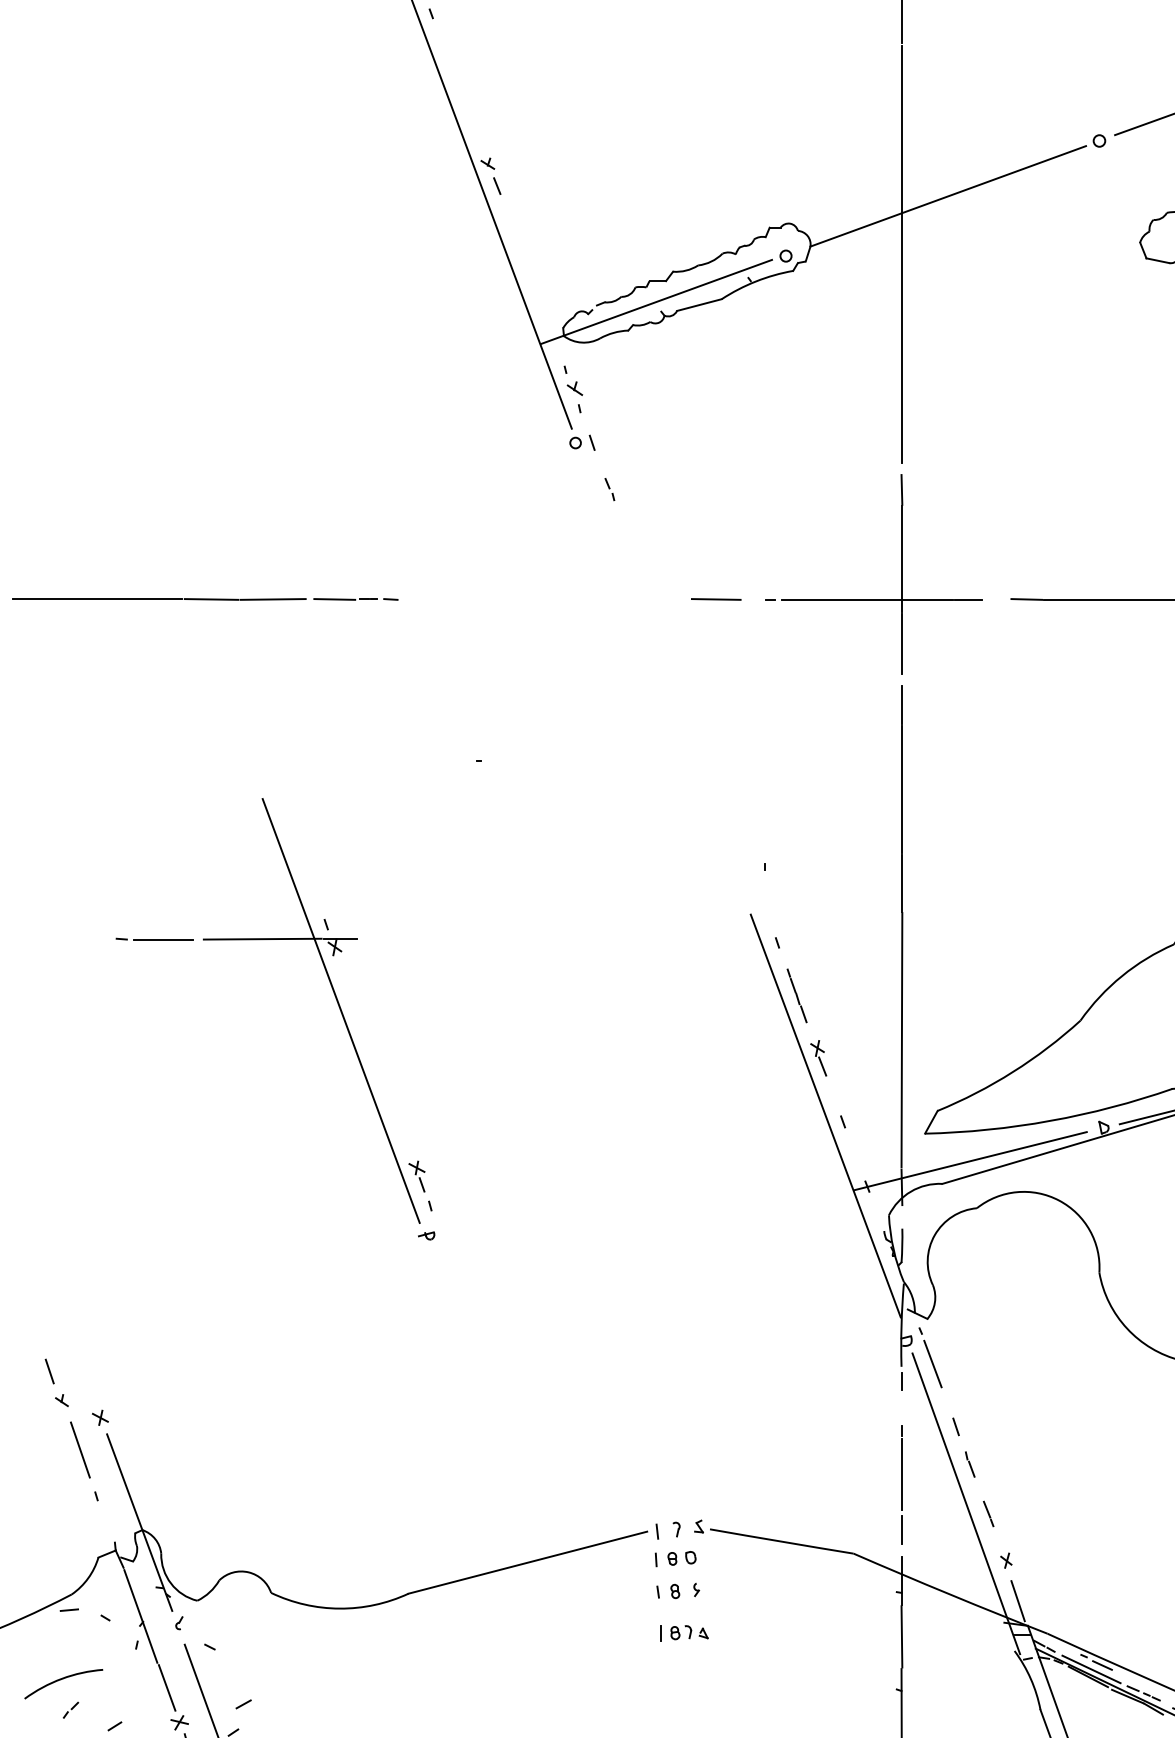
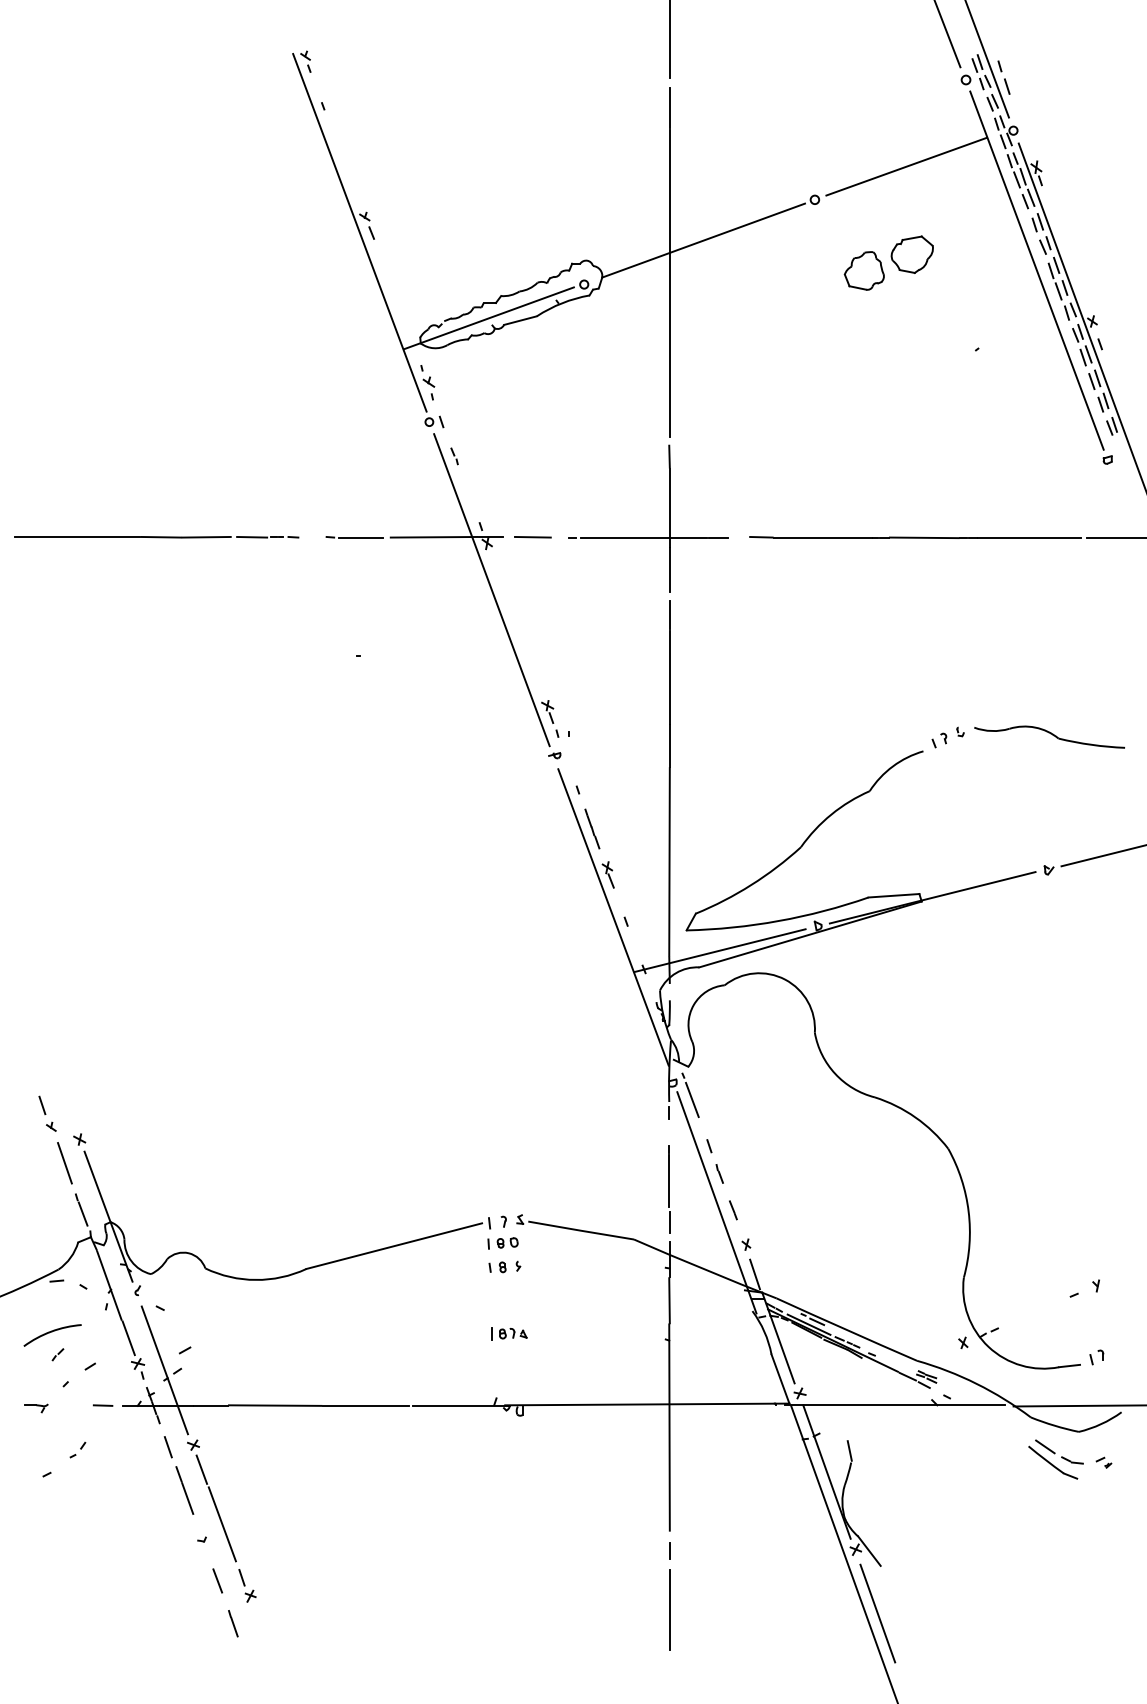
part: (335, 999) -> (487, 581), moved
line: (104, 1518) -> (82, 1213), added
part: (684, 1632) -> (509, 1333), moved

